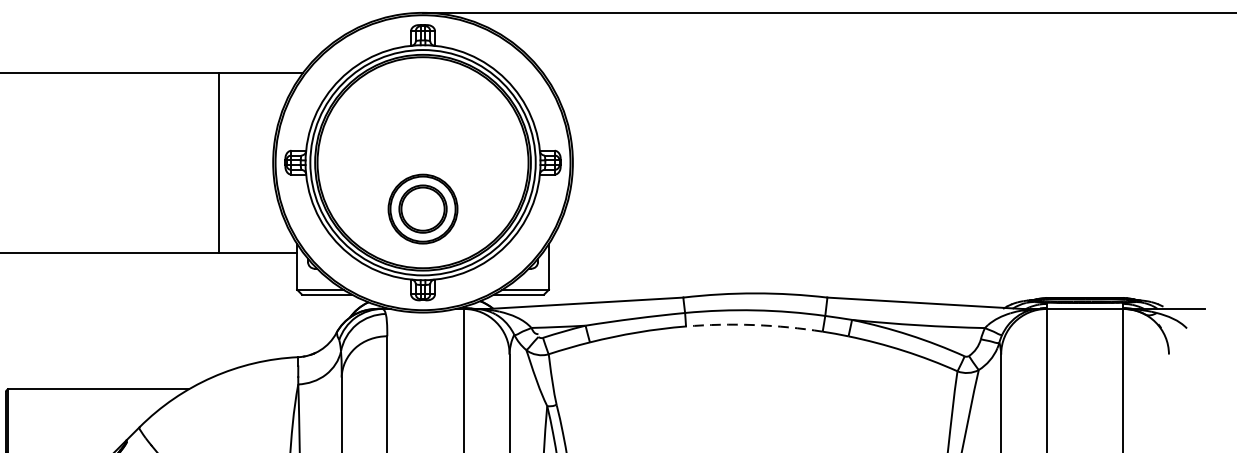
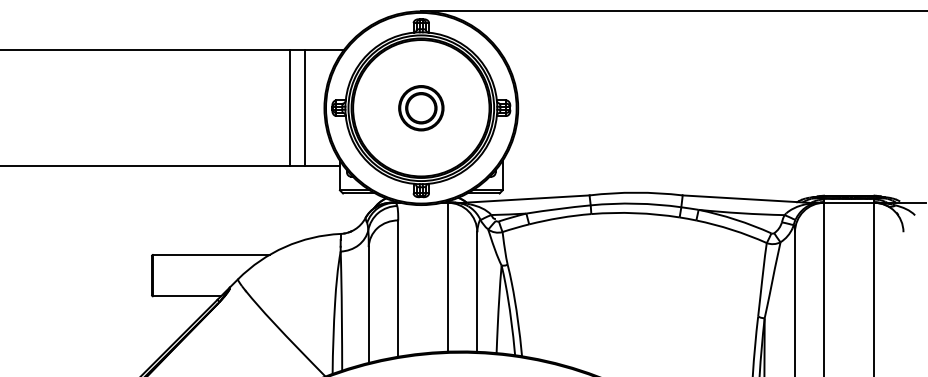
line: (243, 163) -> (305, 108), added
part: (423, 209) -> (421, 108), moved
arc: (754, 325) -> (635, 213), dashed -> solid

